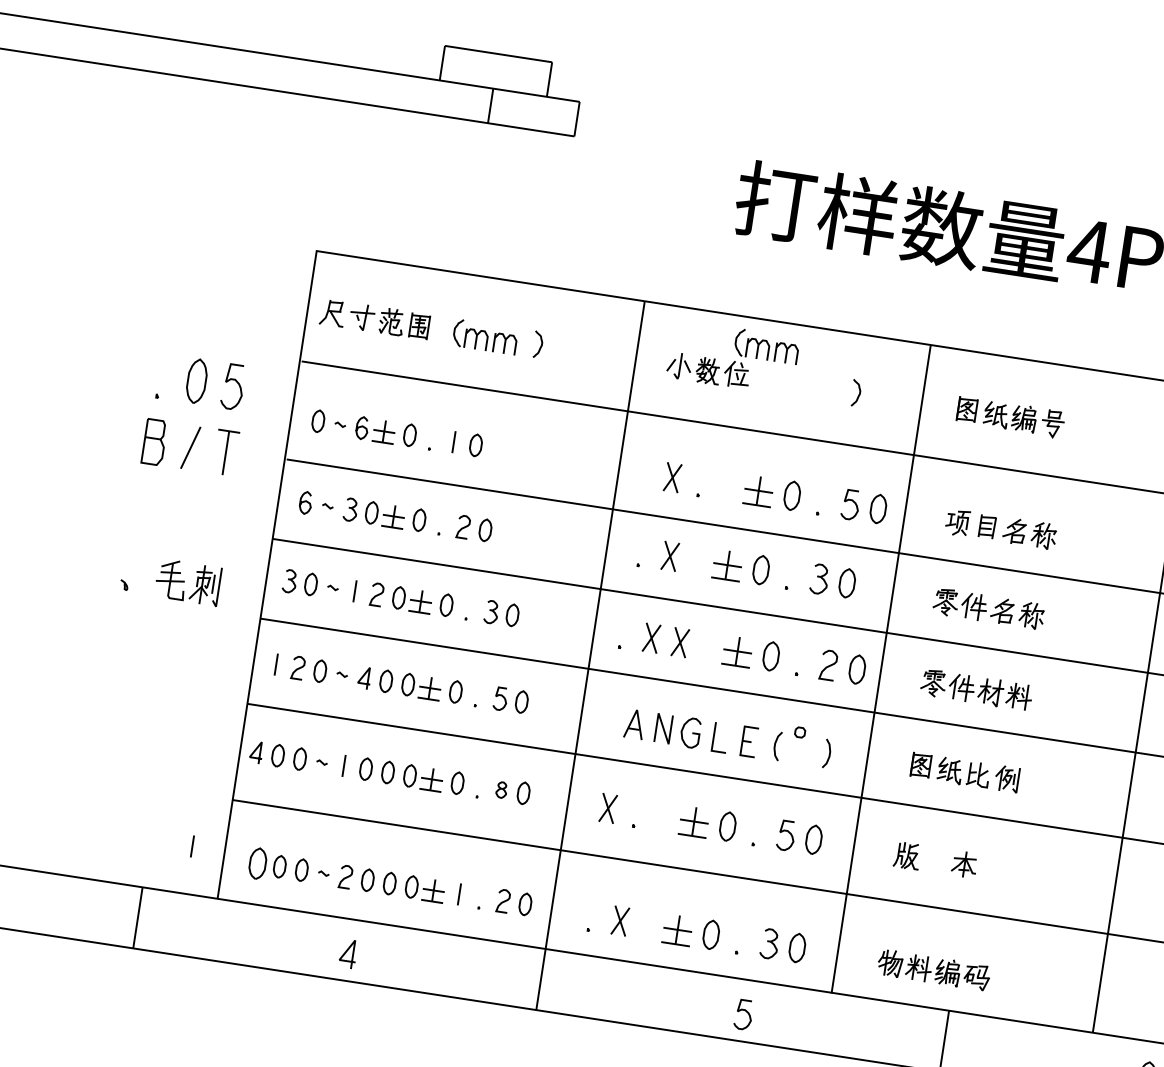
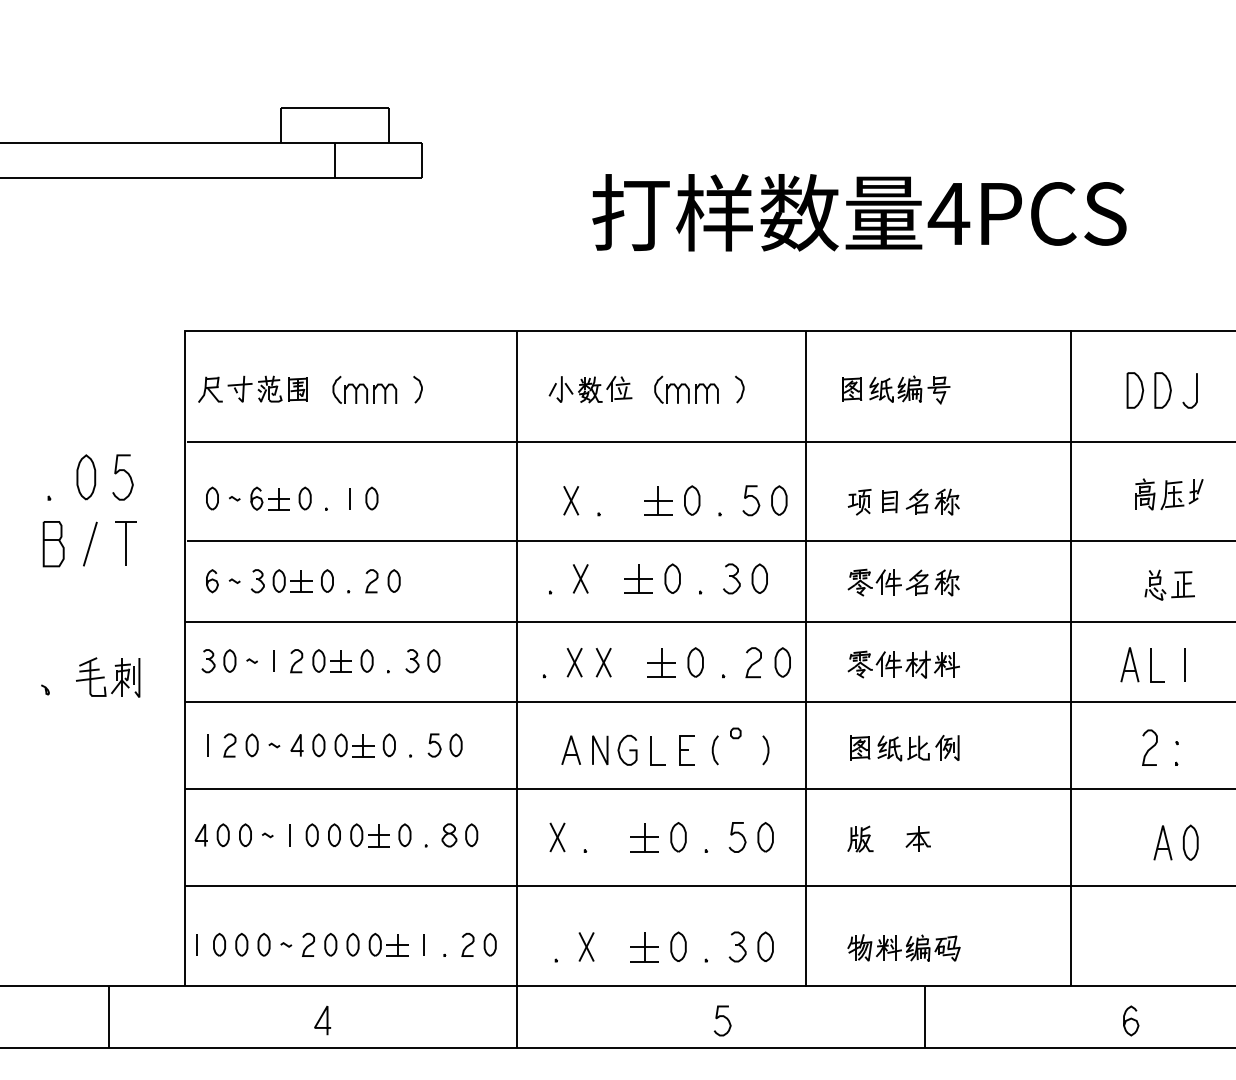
part: (766, 346) -> (686, 389), moved
part: (501, 790) -> (449, 835), size x1.43
line: (191, 845) -> (196, 944), moved
part: (257, 863) -> (219, 944), size x0.71

